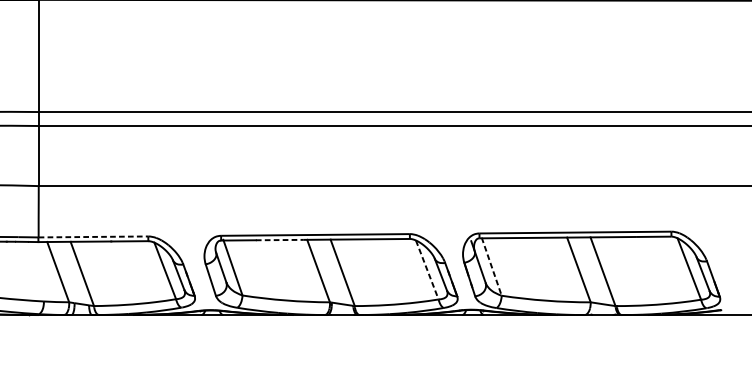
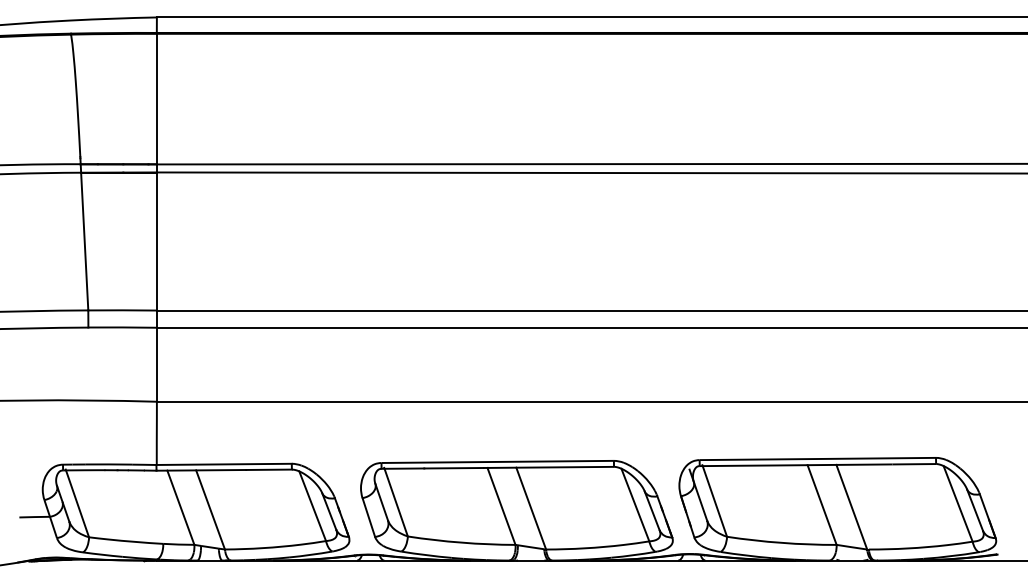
line: (93, 237) -> (224, 464), dashed -> solid
line: (279, 240) -> (453, 468), dashed -> solid
line: (491, 267) -> (714, 501), dashed -> solid
line: (427, 270) -> (635, 505), dashed -> solid

